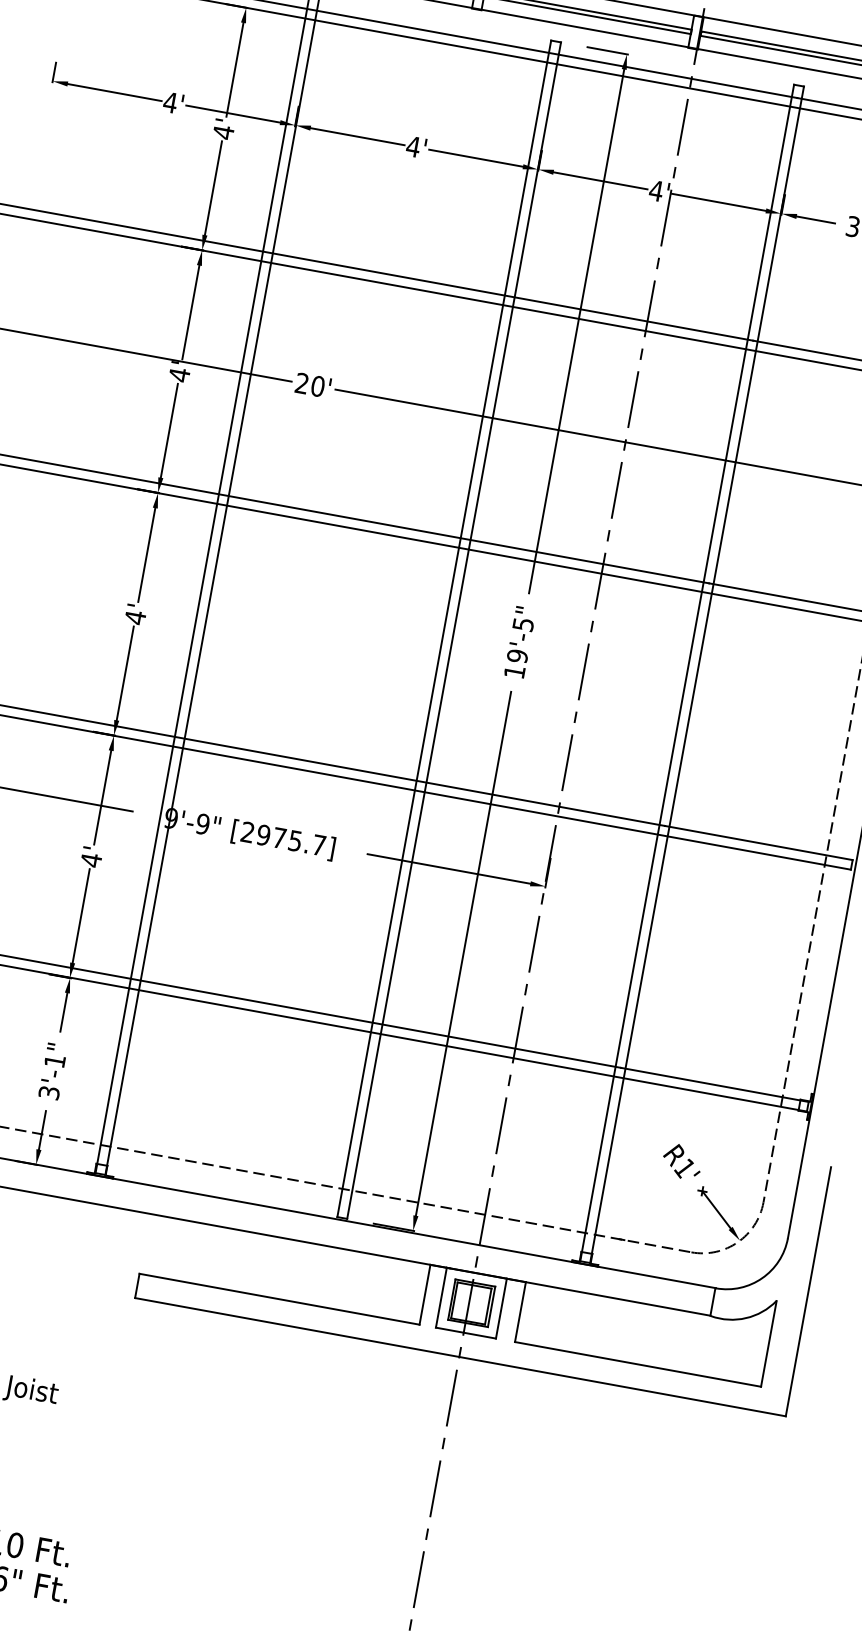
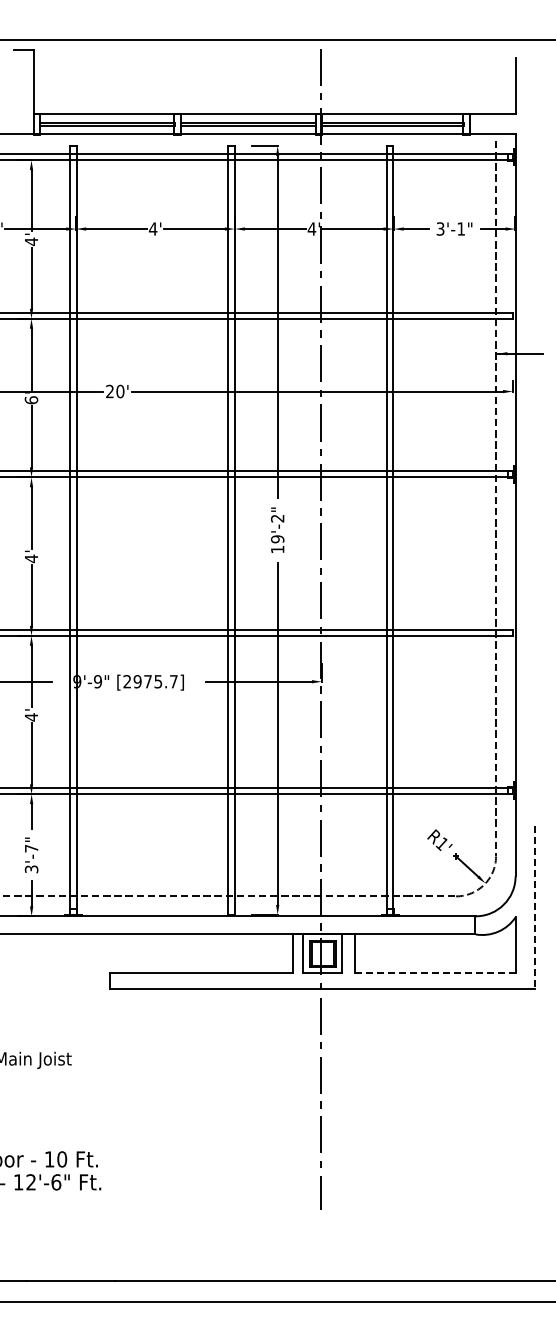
text: (179, 375) -> (31, 400), 4' -> 6'
text: (523, 624) -> (277, 518), 19'-5" -> 19'-2"
text: (54, 1060) -> (31, 848), 3'-1" -> 3'-7"
line: (807, 1292) -> (534, 908), solid -> dashed
line: (638, 1364) -> (435, 973), solid -> dashed

